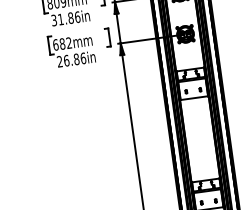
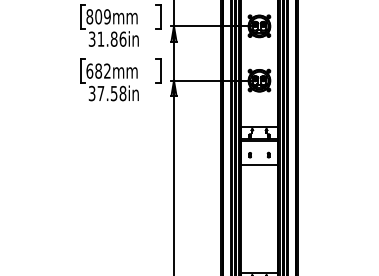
text: (71, 60) -> (107, 93), 26.86in -> 37.58in

